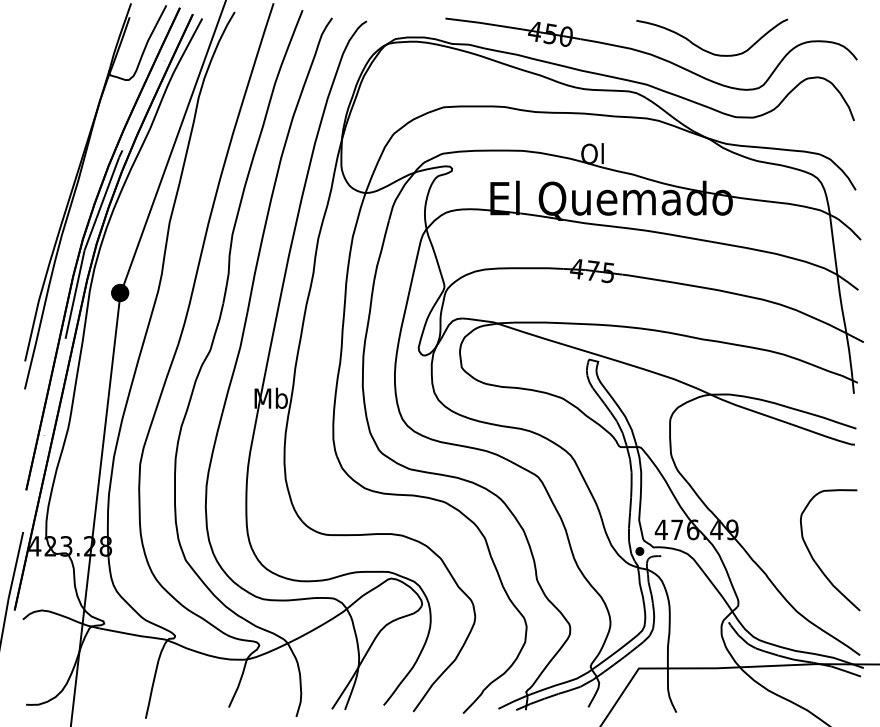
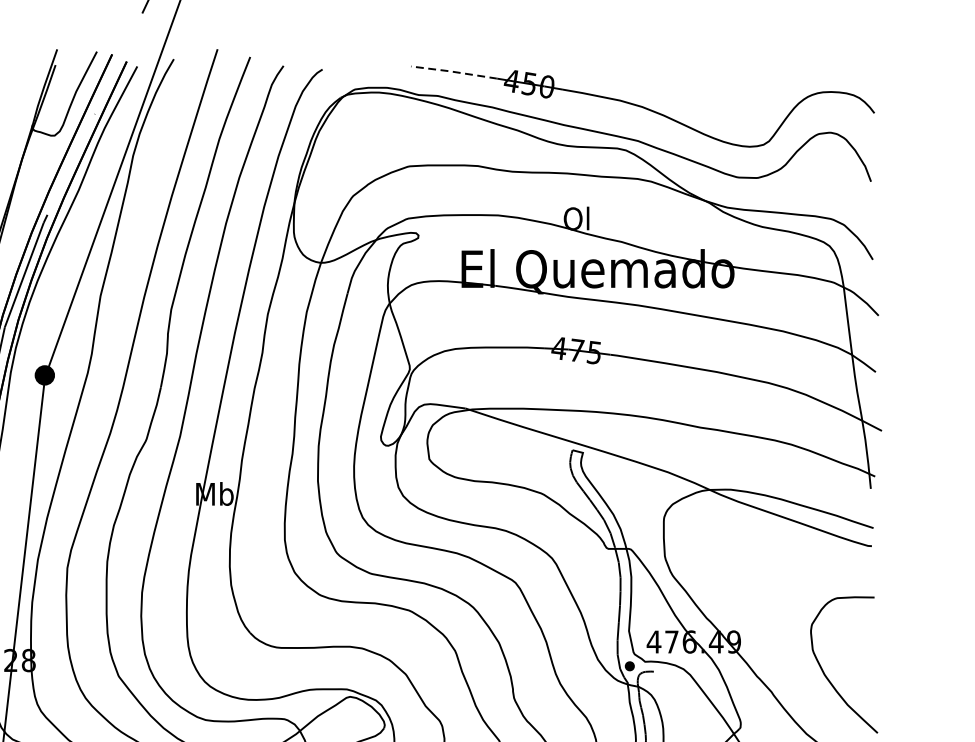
line: (483, 23) -> (453, 72), solid -> dashed
part: (705, 49) -> (703, 101), removed

